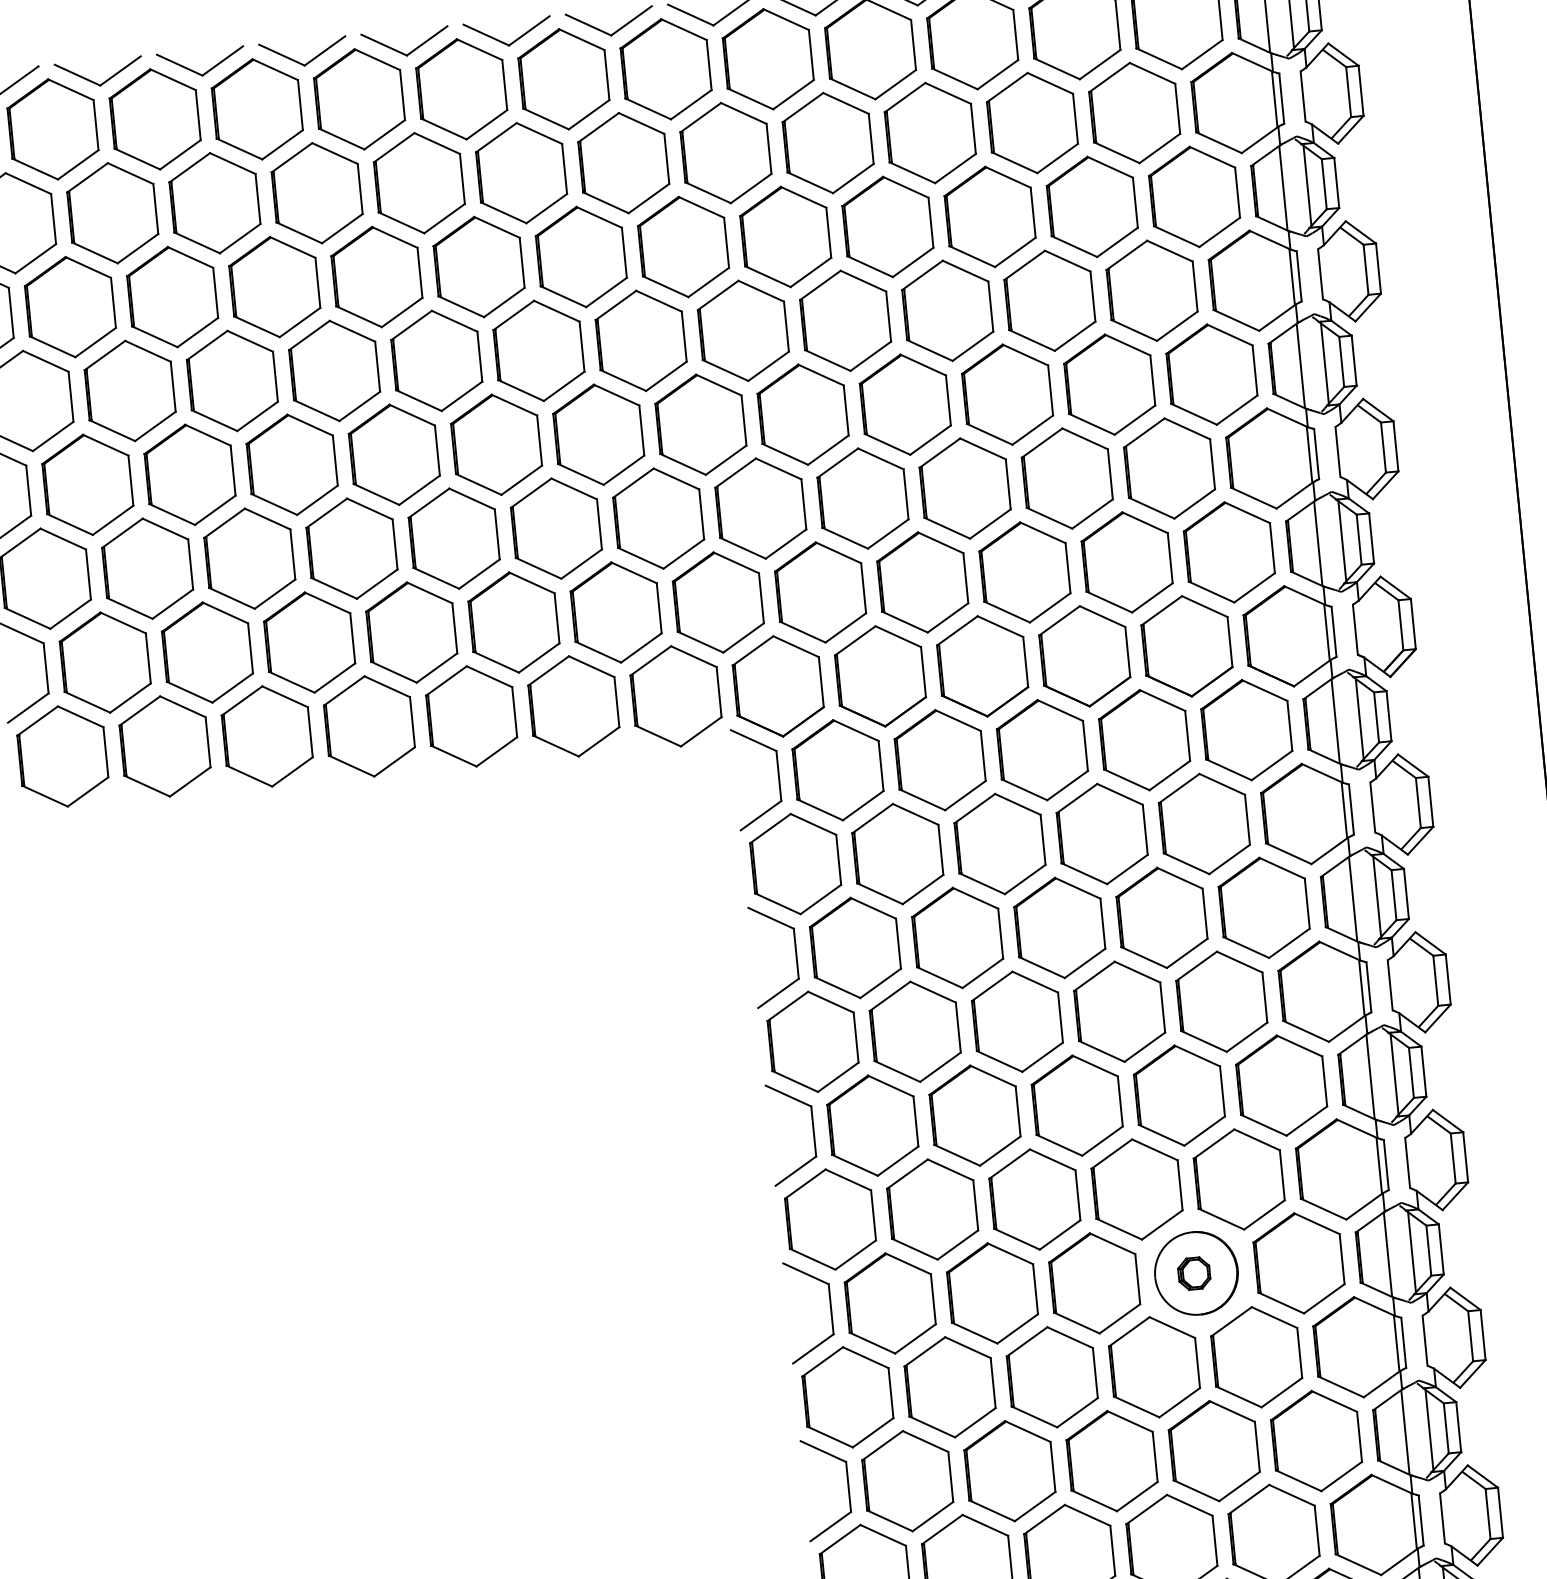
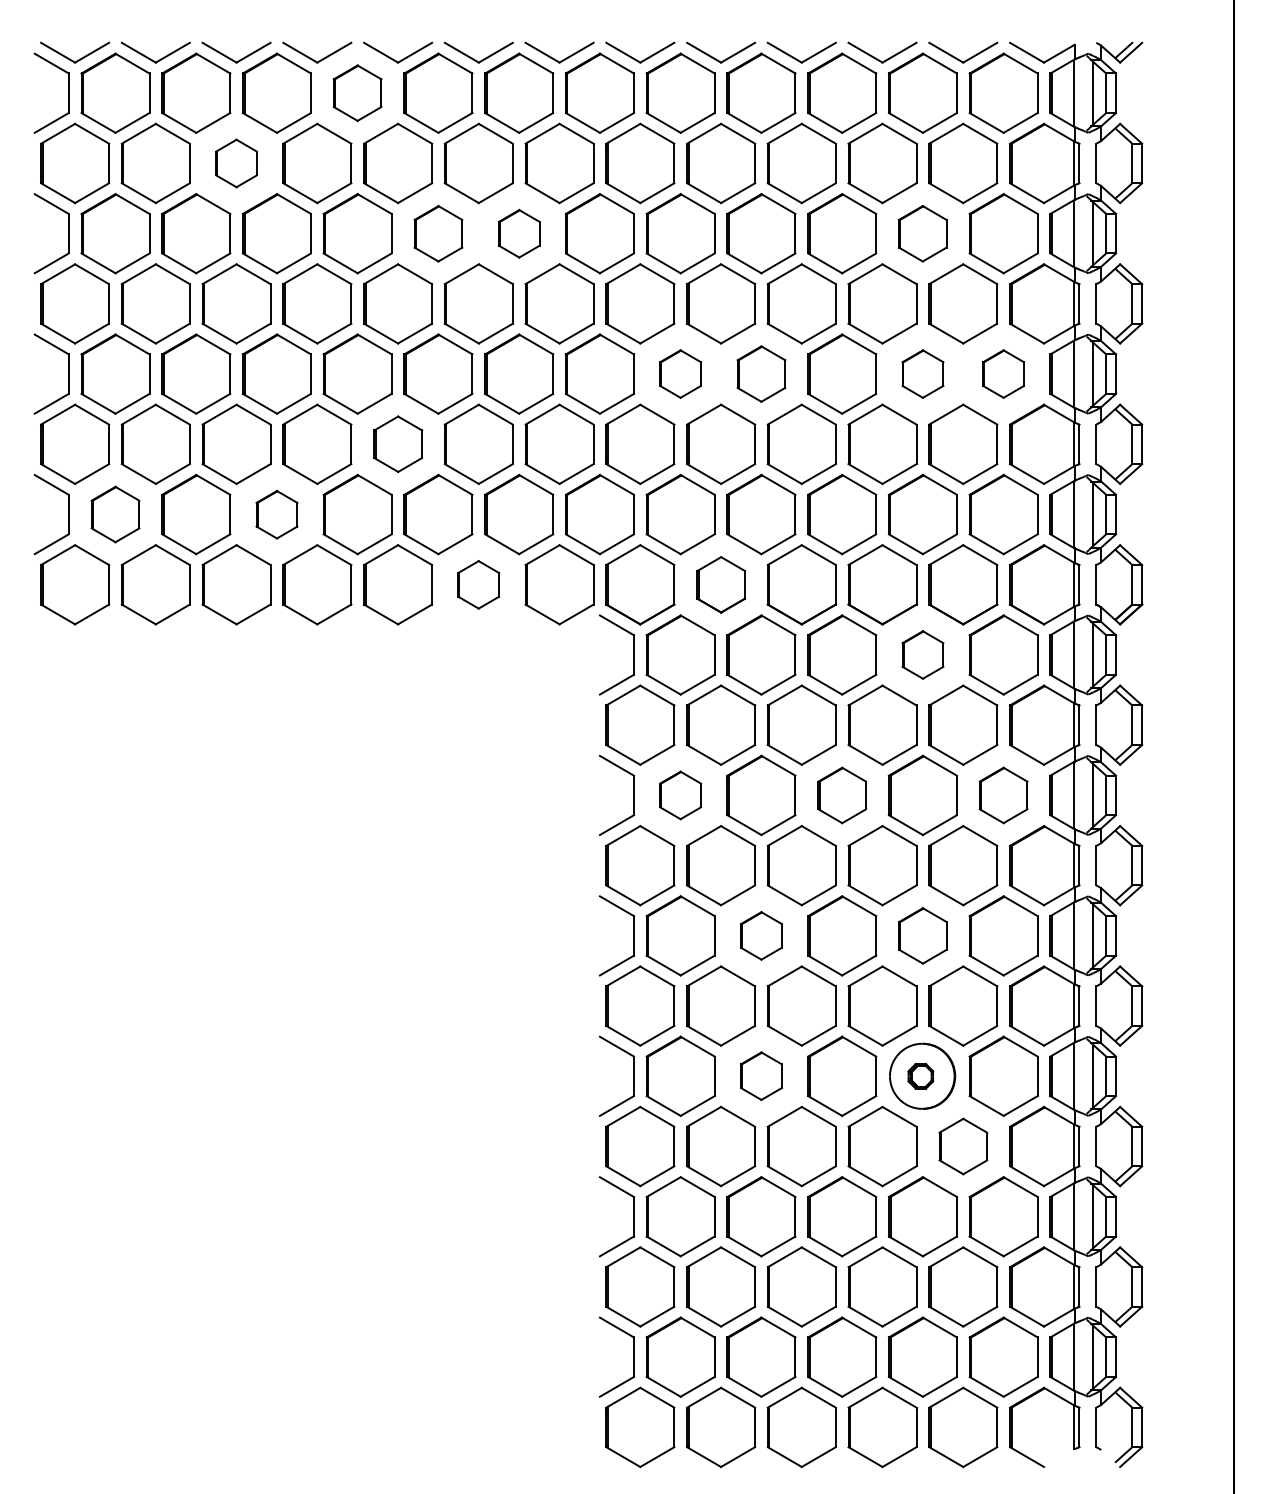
part: (359, 98) -> (357, 92), size x0.7
part: (214, 203) -> (236, 163), size x0.6
part: (1091, 206) -> (922, 233), size x0.7
part: (581, 256) -> (519, 233), size x0.6
part: (479, 266) -> (438, 233), size x0.7
part: (1211, 373) -> (1003, 373), size x0.6
part: (1109, 383) -> (922, 373), size x0.6
part: (905, 403) -> (761, 373), size x0.7
part: (802, 413) -> (680, 373), size x0.6
part: (454, 537) -> (398, 443), size x0.7
part: (309, 642) -> (276, 514), size x0.6
part: (105, 662) -> (115, 514), size x0.7
part: (880, 675) -> (721, 584), size x0.7
part: (573, 706) -> (478, 584), size x0.6
part: (1144, 739) -> (922, 654), size x0.6
part: (1264, 907) -> (1003, 795), size x0.7
part: (1060, 927) -> (842, 795), size x0.7
part: (855, 948) -> (680, 795), size x0.6
part: (1178, 1095) -> (922, 935), size x0.7
part: (975, 1115) -> (761, 935), size x0.6
part: (992, 1292) -> (761, 1075), size x0.6
part: (1256, 1357) -> (963, 1146), size x0.7

